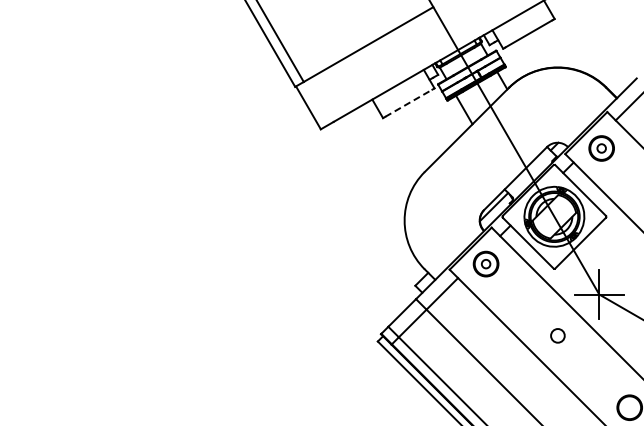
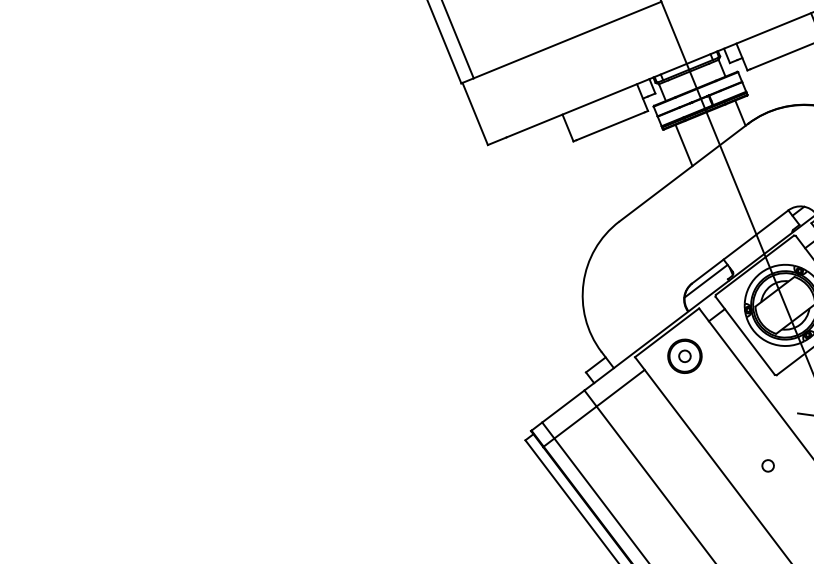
line: (409, 103) -> (611, 126), dashed -> solid
circle: (557, 335) -> (767, 465), size x0.62

